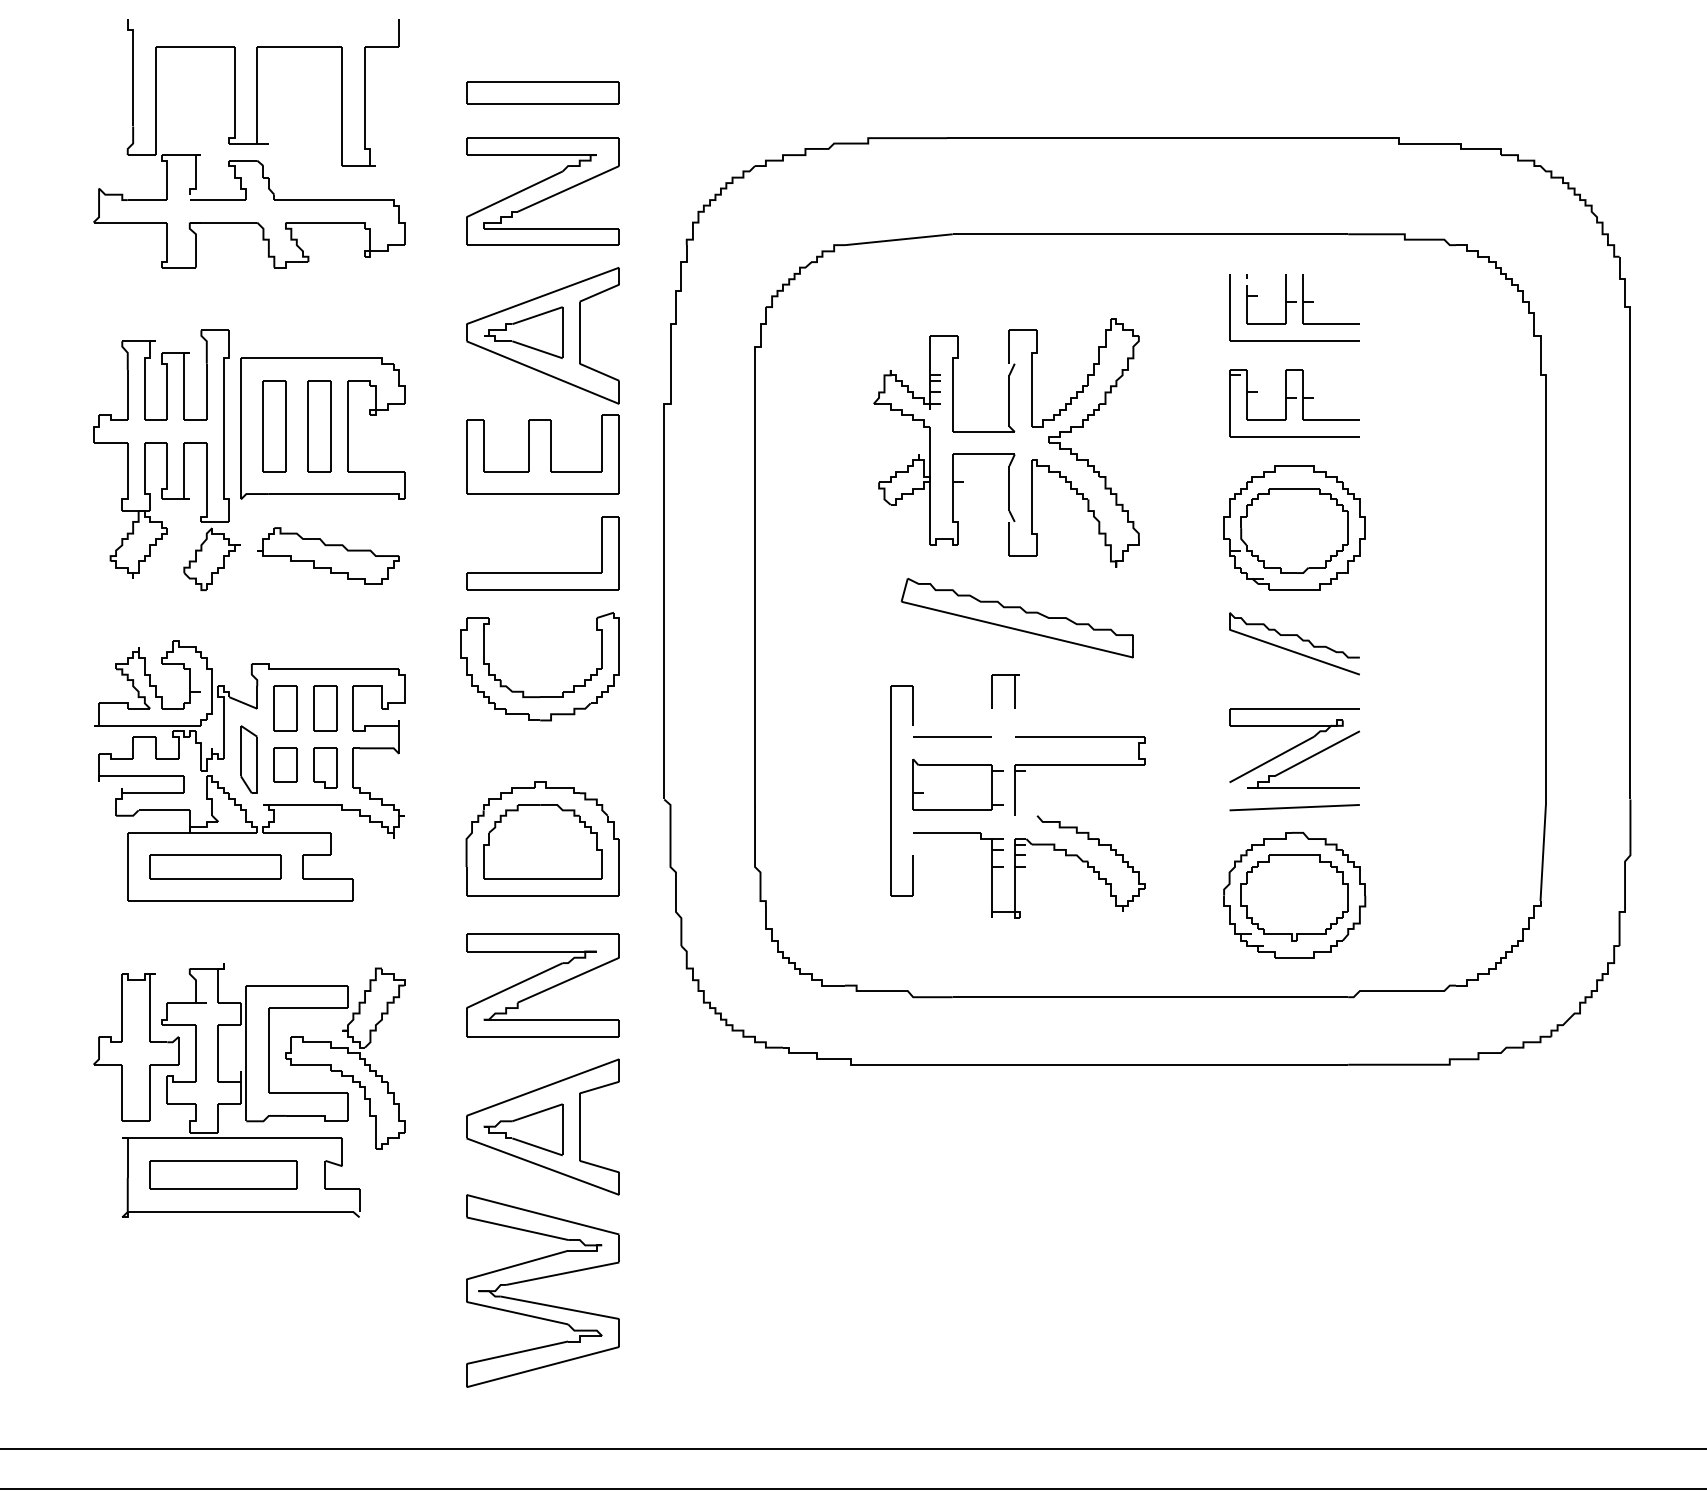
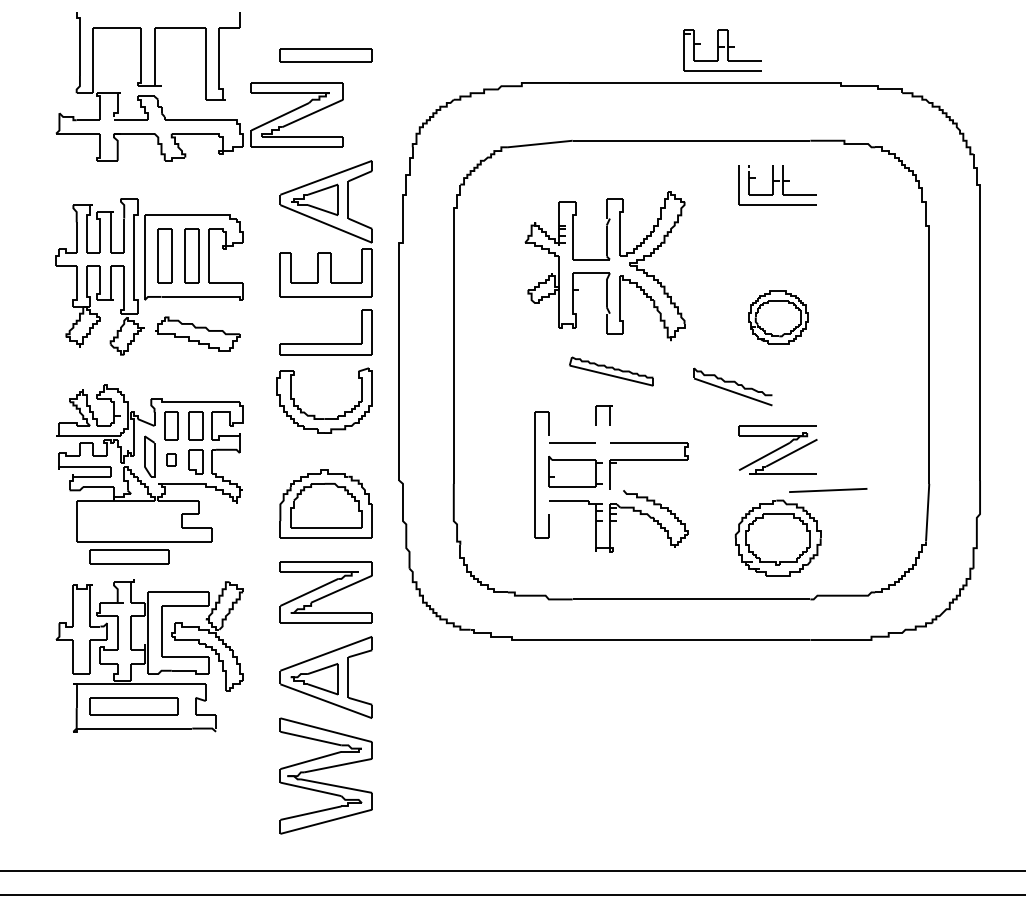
part: (541, 190) -> (296, 114), moved
part: (1293, 403) -> (722, 50), moved
part: (1295, 528) -> (778, 317), size x0.7
part: (1017, 618) -> (611, 371), size x0.6
part: (1293, 643) -> (732, 386), moved
part: (285, 764) -> (171, 459), size x0.6
line: (1295, 807) -> (828, 490), moved
part: (215, 865) -> (129, 556), moved

